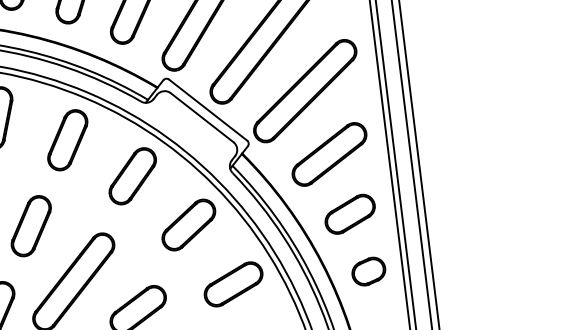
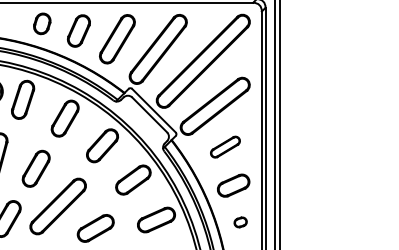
part: (329, 153) -> (225, 146), size x0.6
part: (368, 271) -> (240, 222), size x0.6

